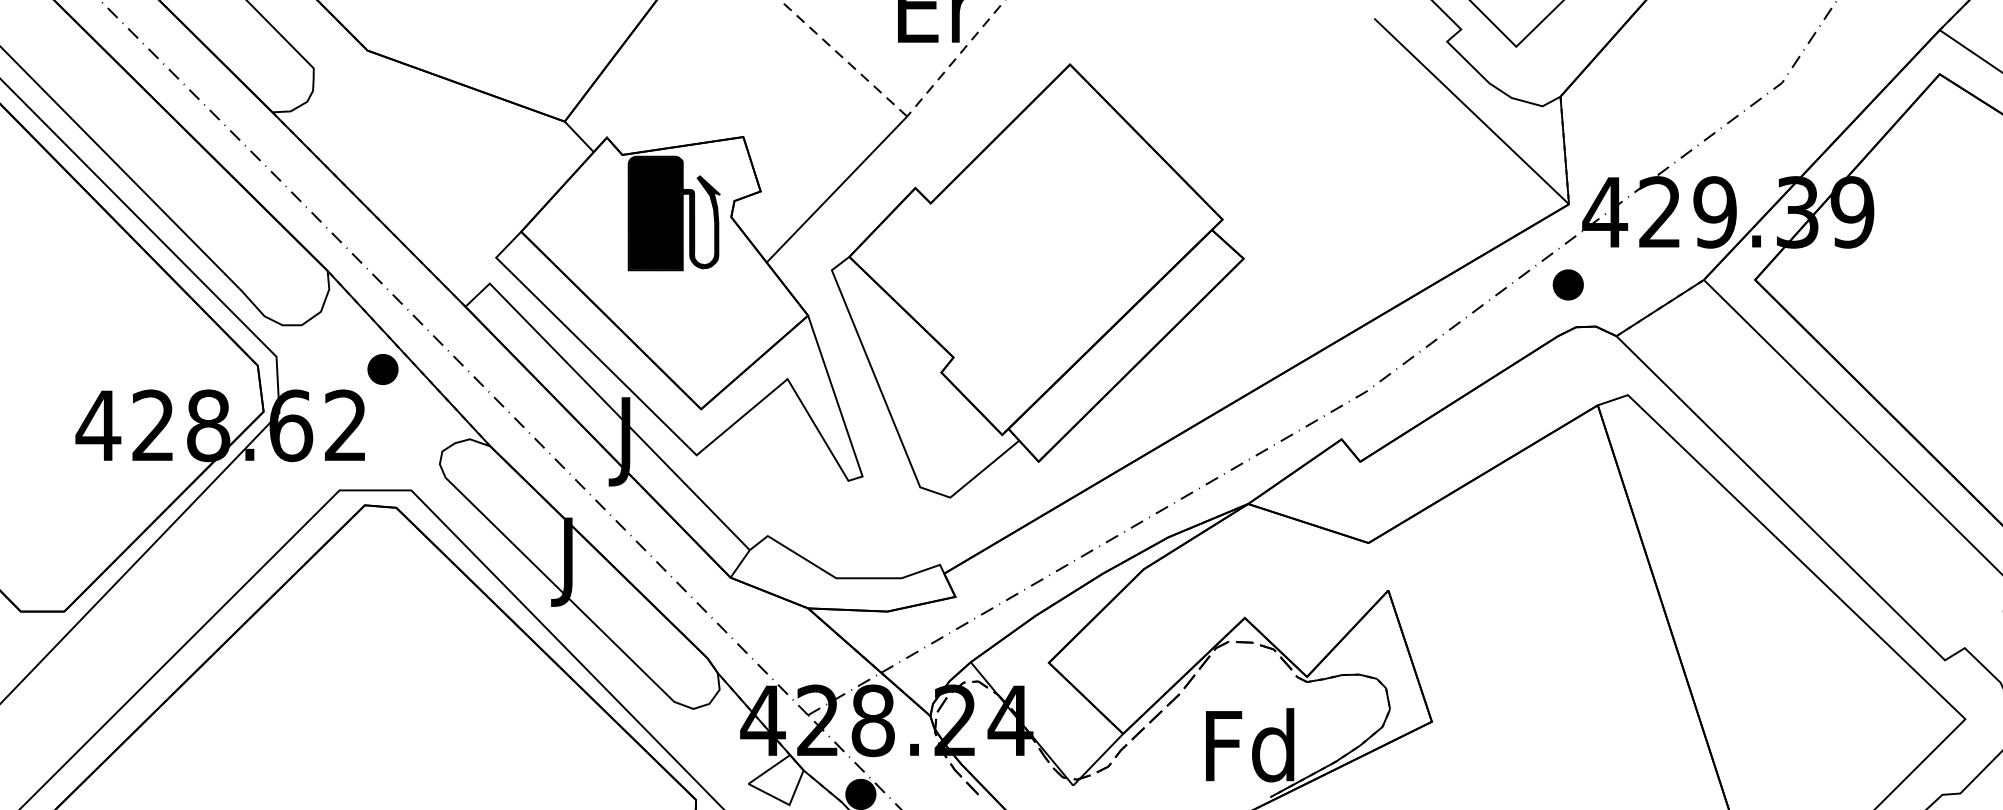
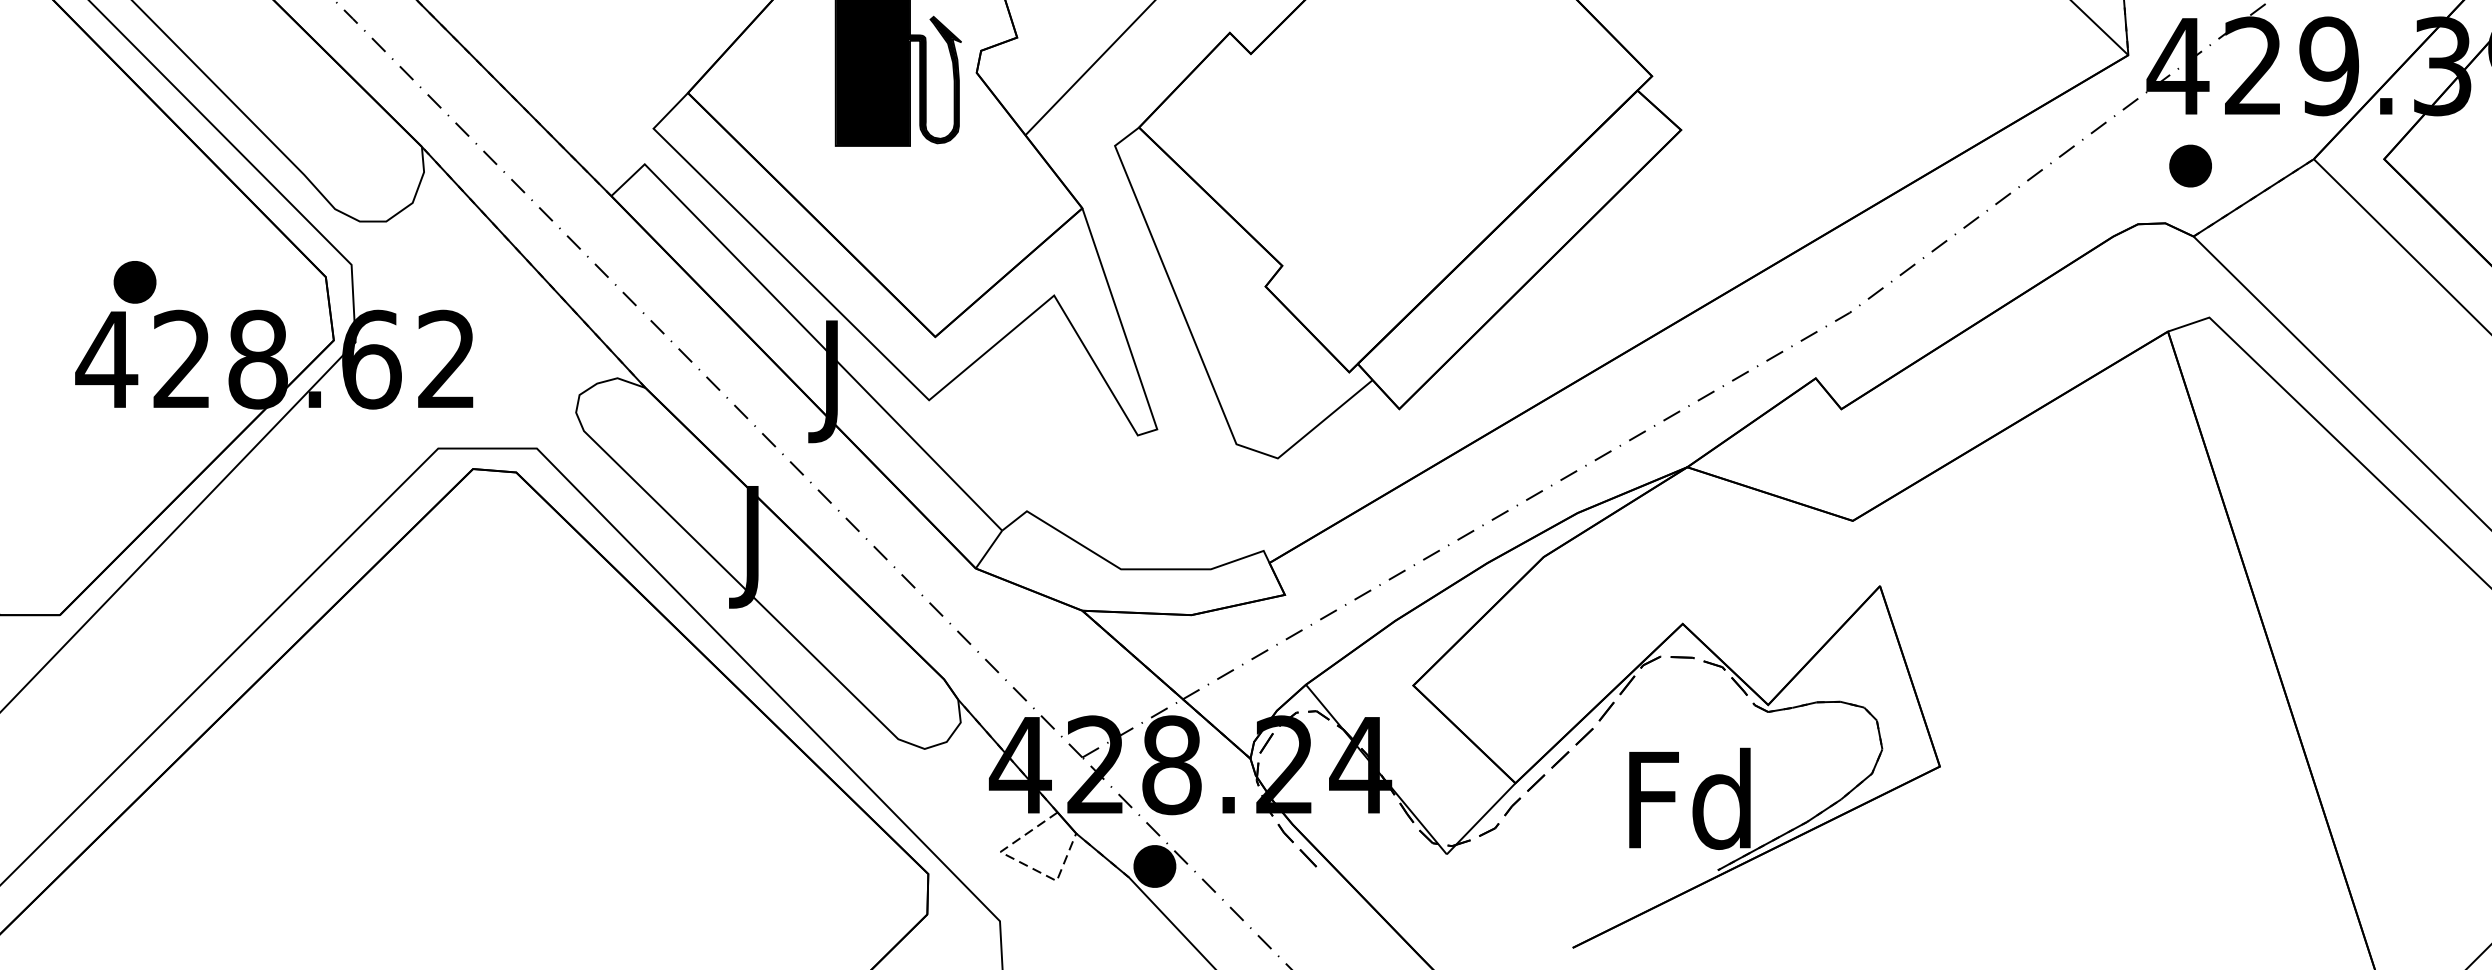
part: (1567, 284) -> (2189, 165), moved
part: (382, 369) -> (134, 282), moved
line: (763, 791) -> (1021, 862), solid -> dashed

